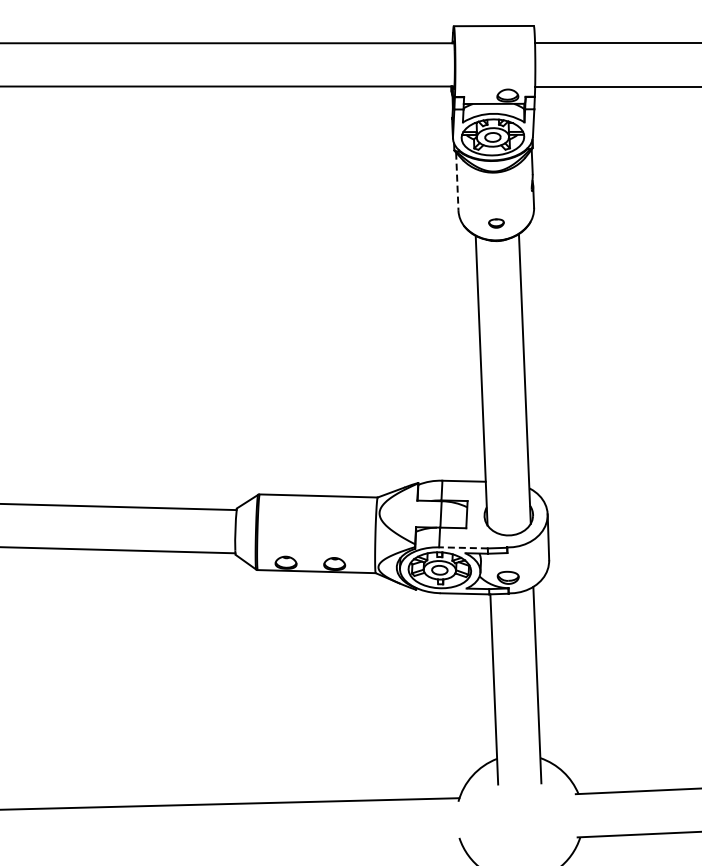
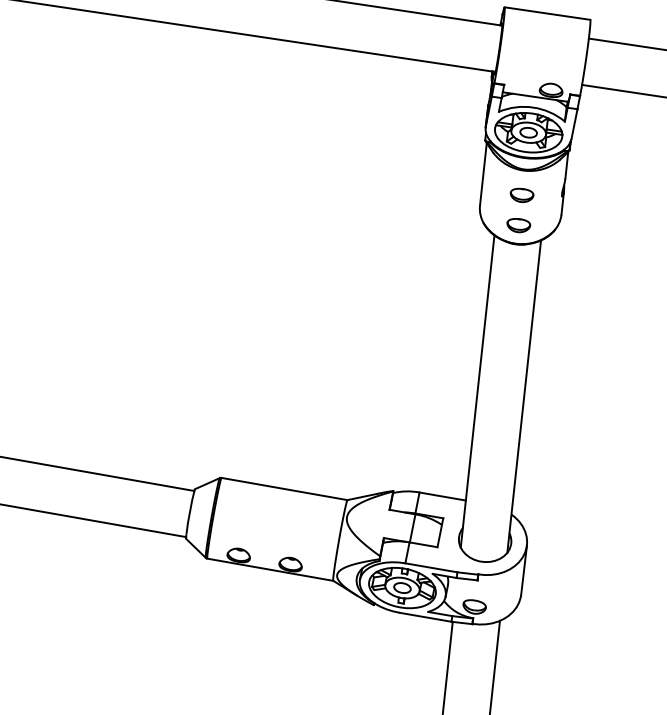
line: (457, 182) -> (483, 175), dashed -> solid
part: (494, 195) -> (521, 195), added
part: (496, 223) -> (518, 225), size x1.43
line: (463, 547) -> (431, 567), dashed -> solid

